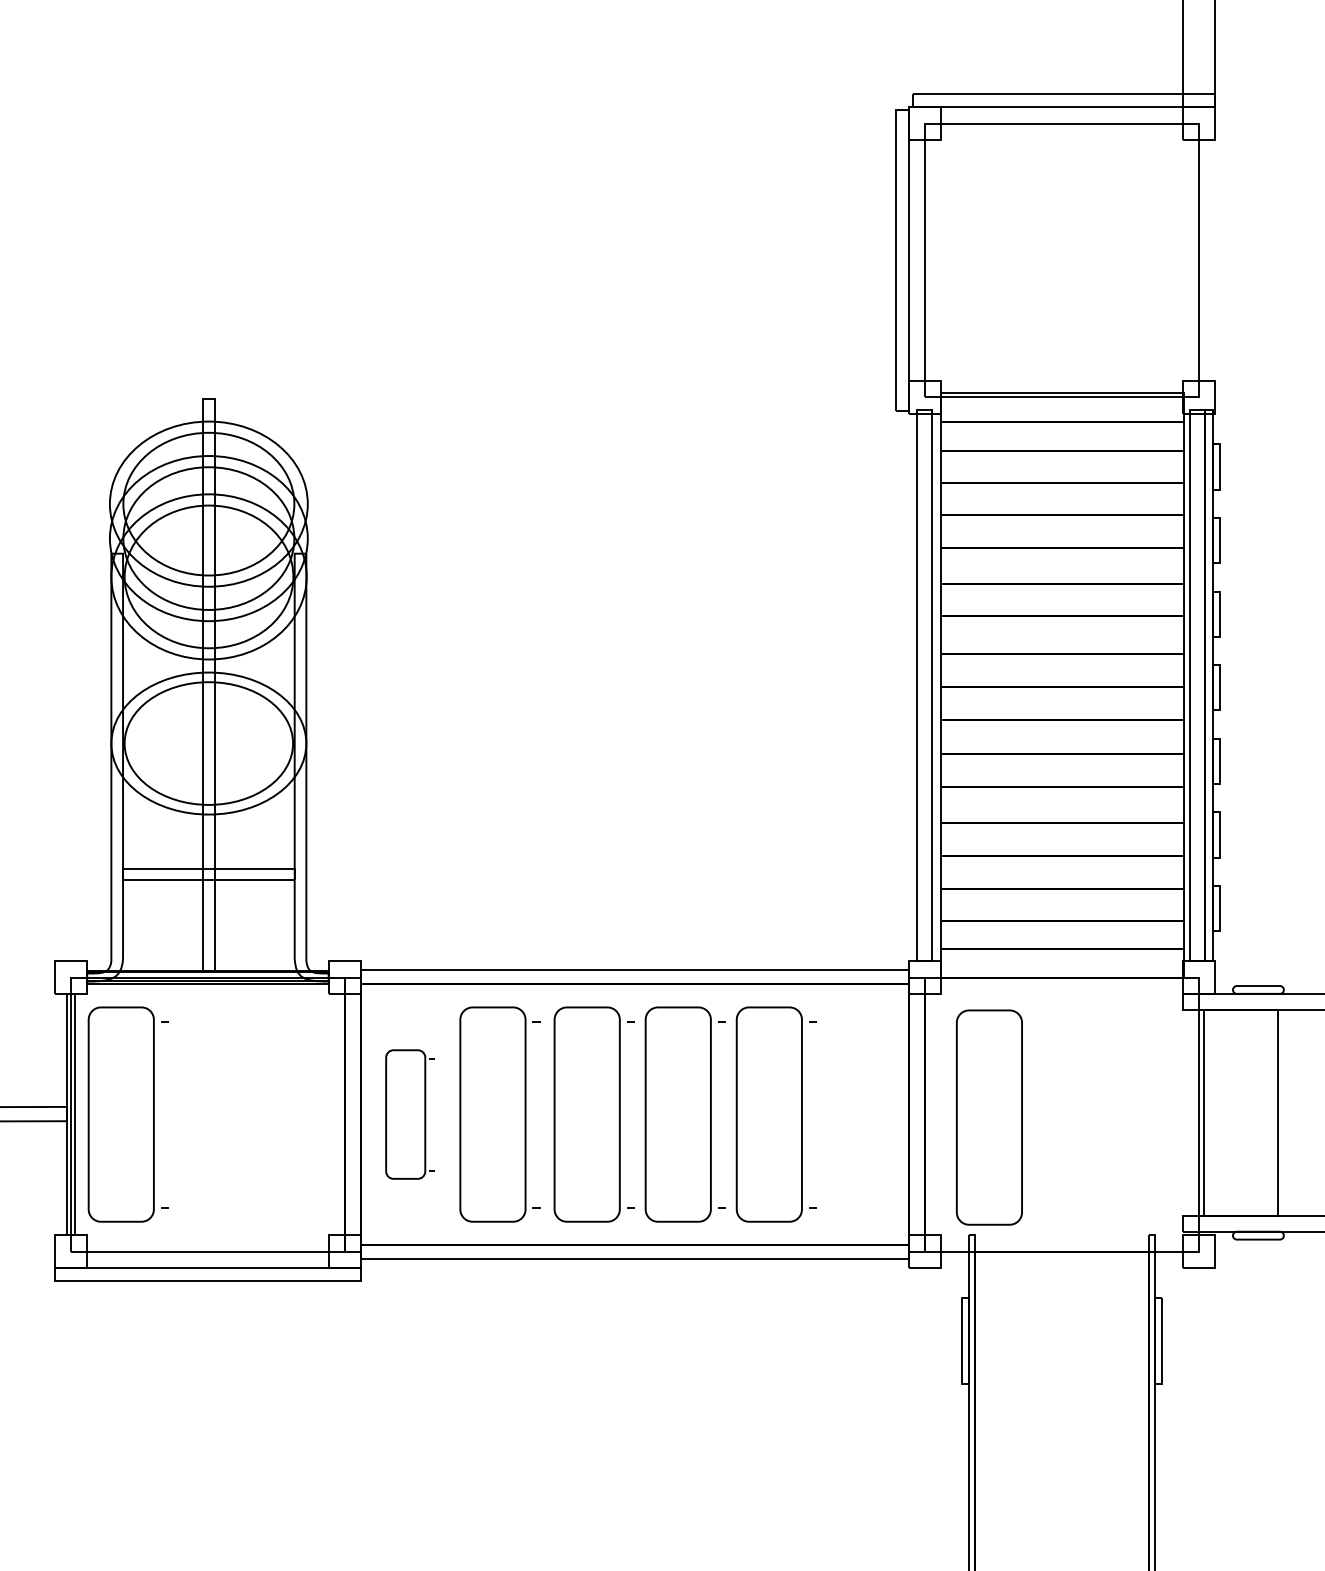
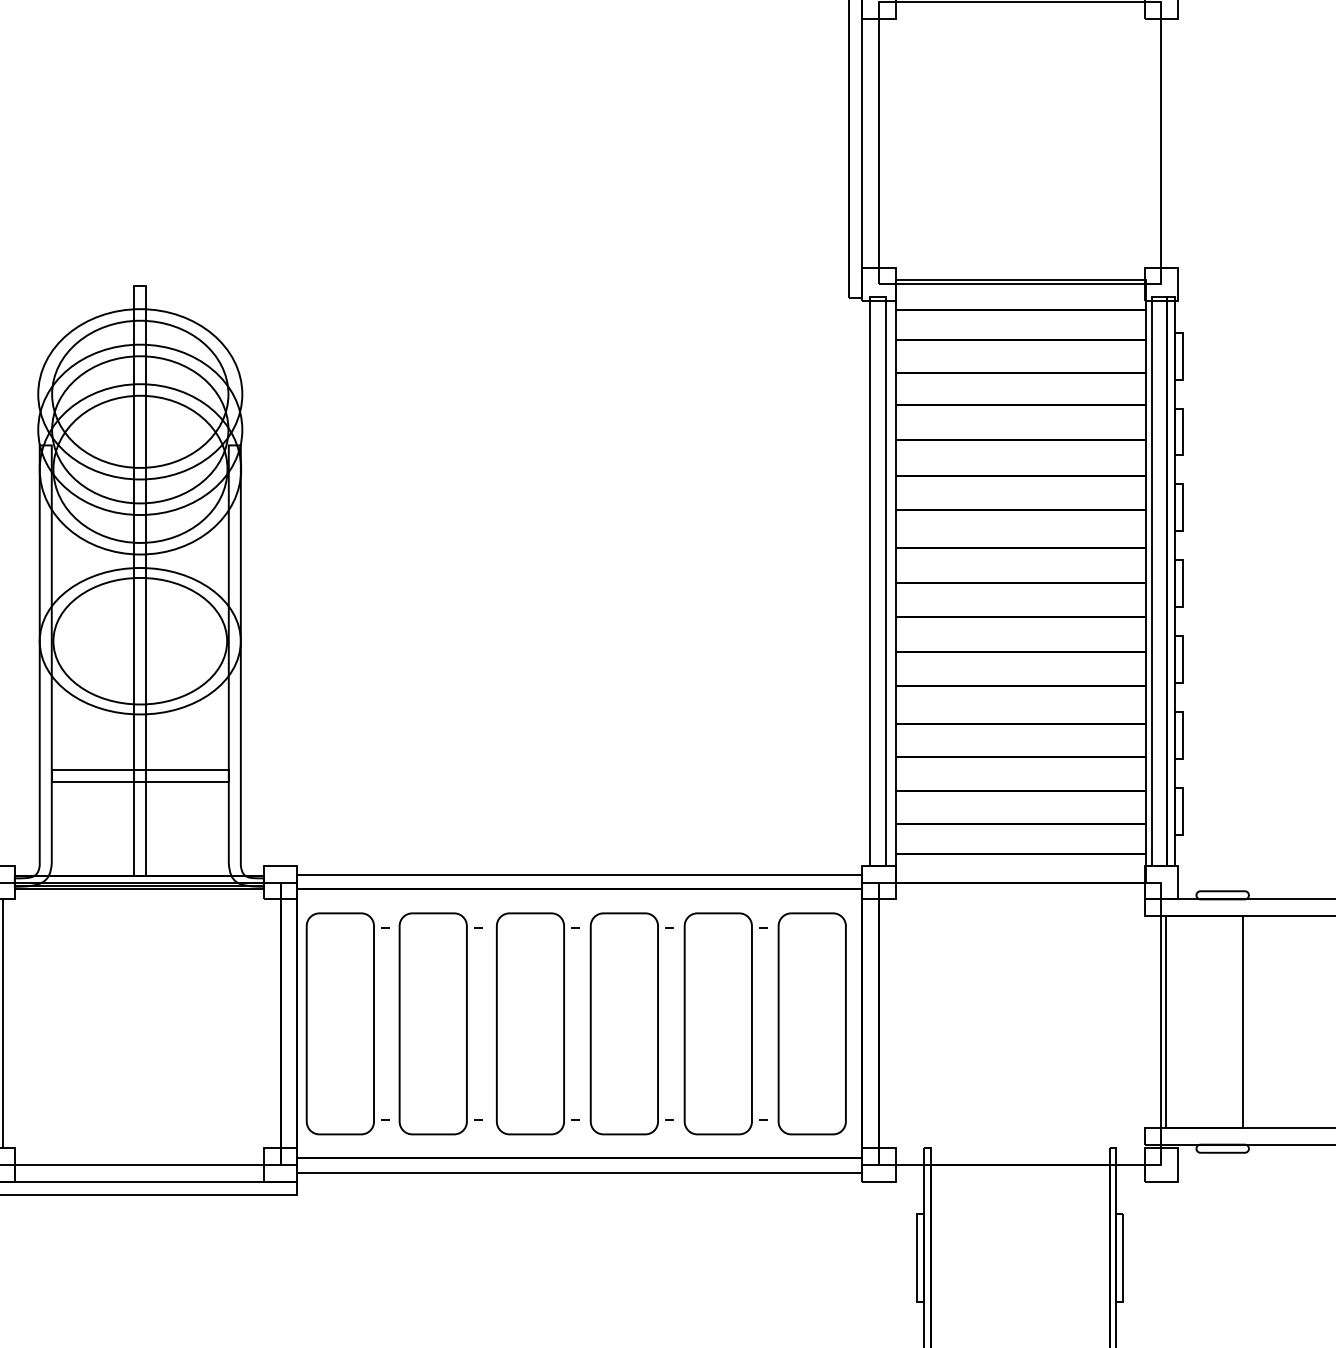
part: (127, 1114) -> (56, 1023), removed
part: (409, 1114) -> (347, 1023), size x1.67
part: (989, 1117) -> (812, 1023), moved

